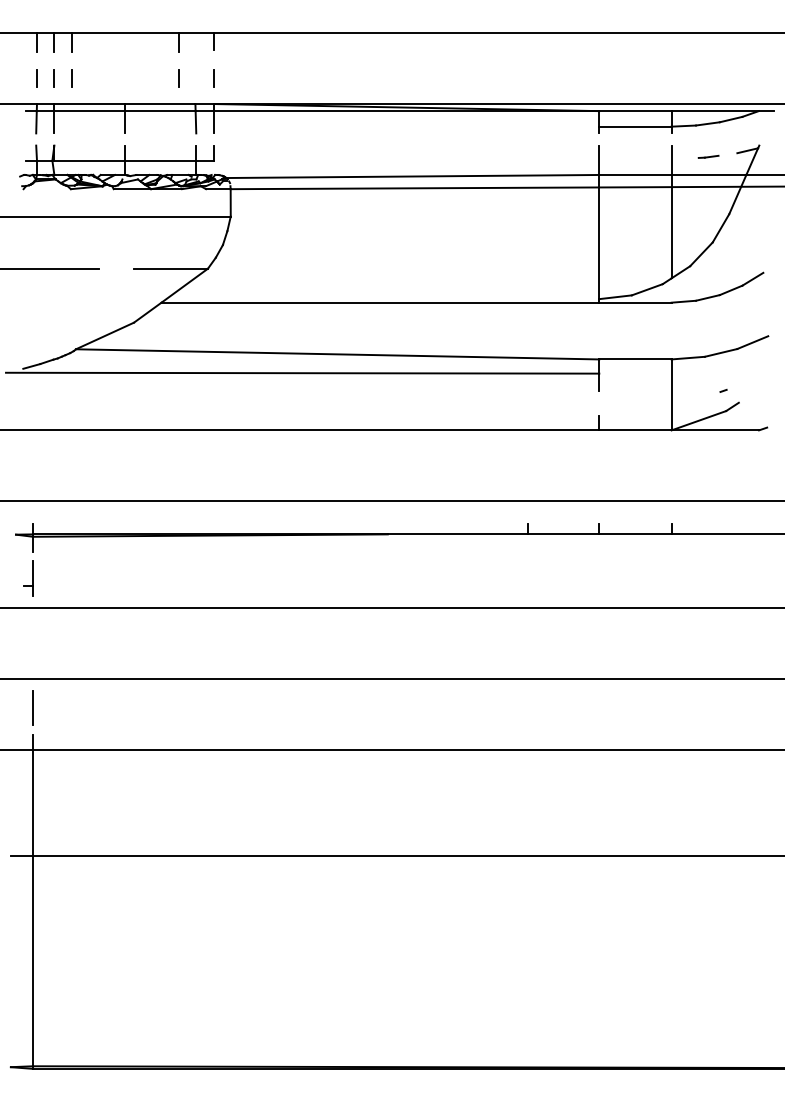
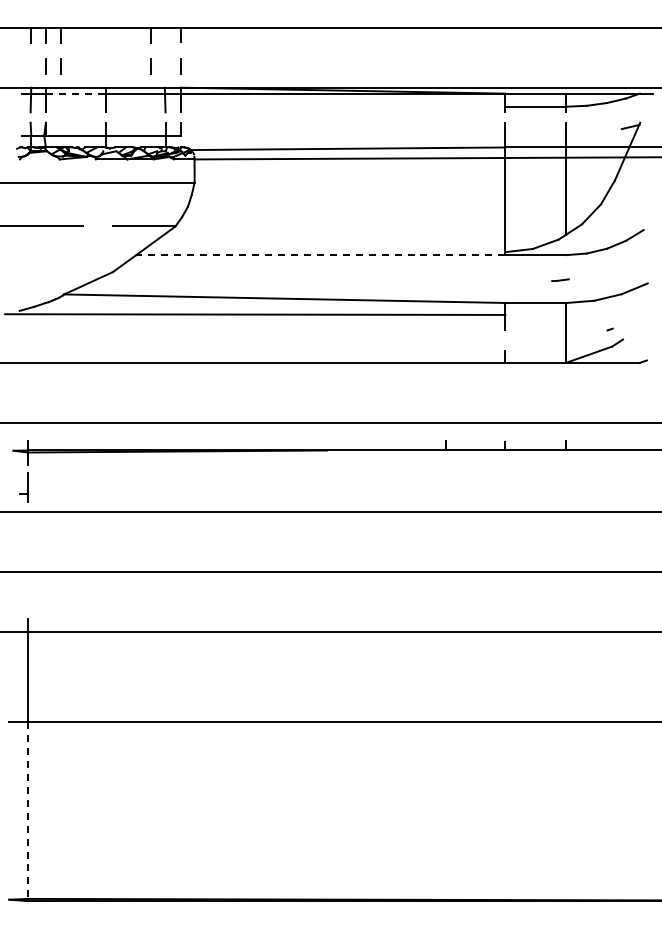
line: (36, 78) -> (30, 66), removed
line: (89, 110) -> (75, 93), solid -> dashed
line: (708, 156) -> (560, 279), moved
line: (380, 303) -> (320, 255), solid -> dashed
line: (32, 707) -> (27, 596), removed
line: (32, 961) -> (27, 810), solid -> dashed

